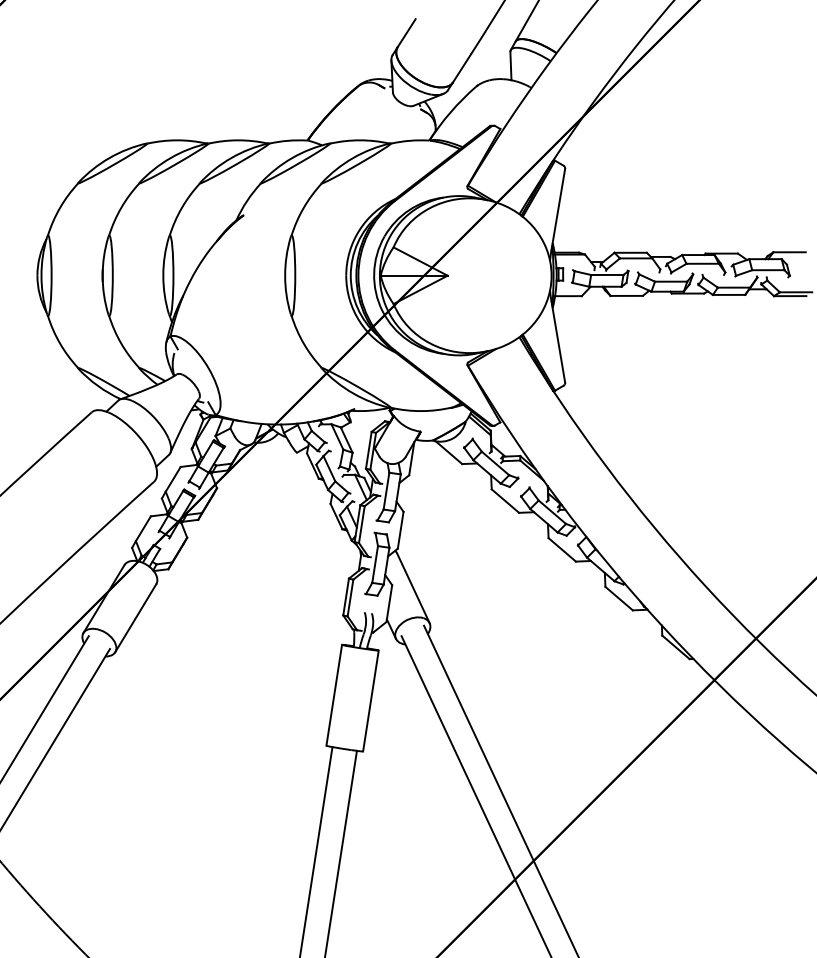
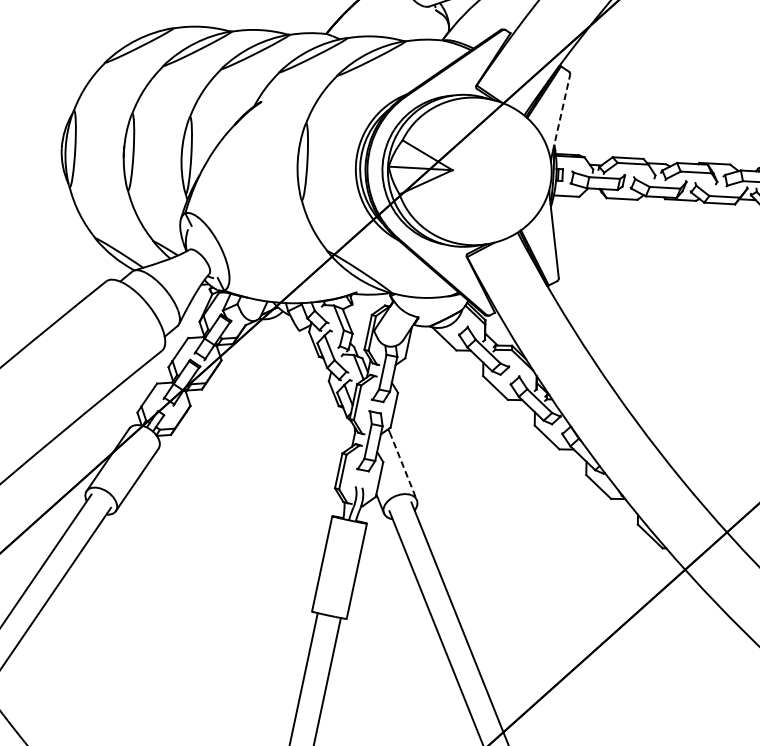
line: (558, 208) -> (561, 112), solid -> dashed
line: (413, 588) -> (403, 466), solid -> dashed

